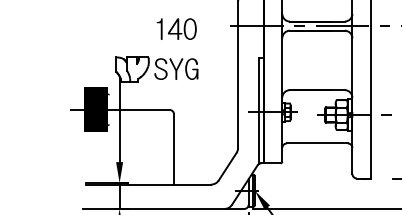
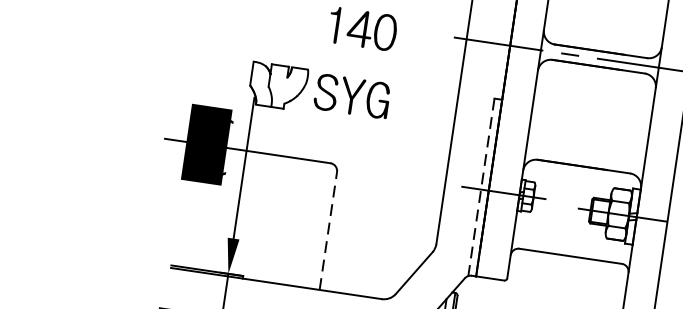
line: (259, 111) -> (481, 188), solid -> dashed
line: (174, 149) -> (329, 230), solid -> dashed

